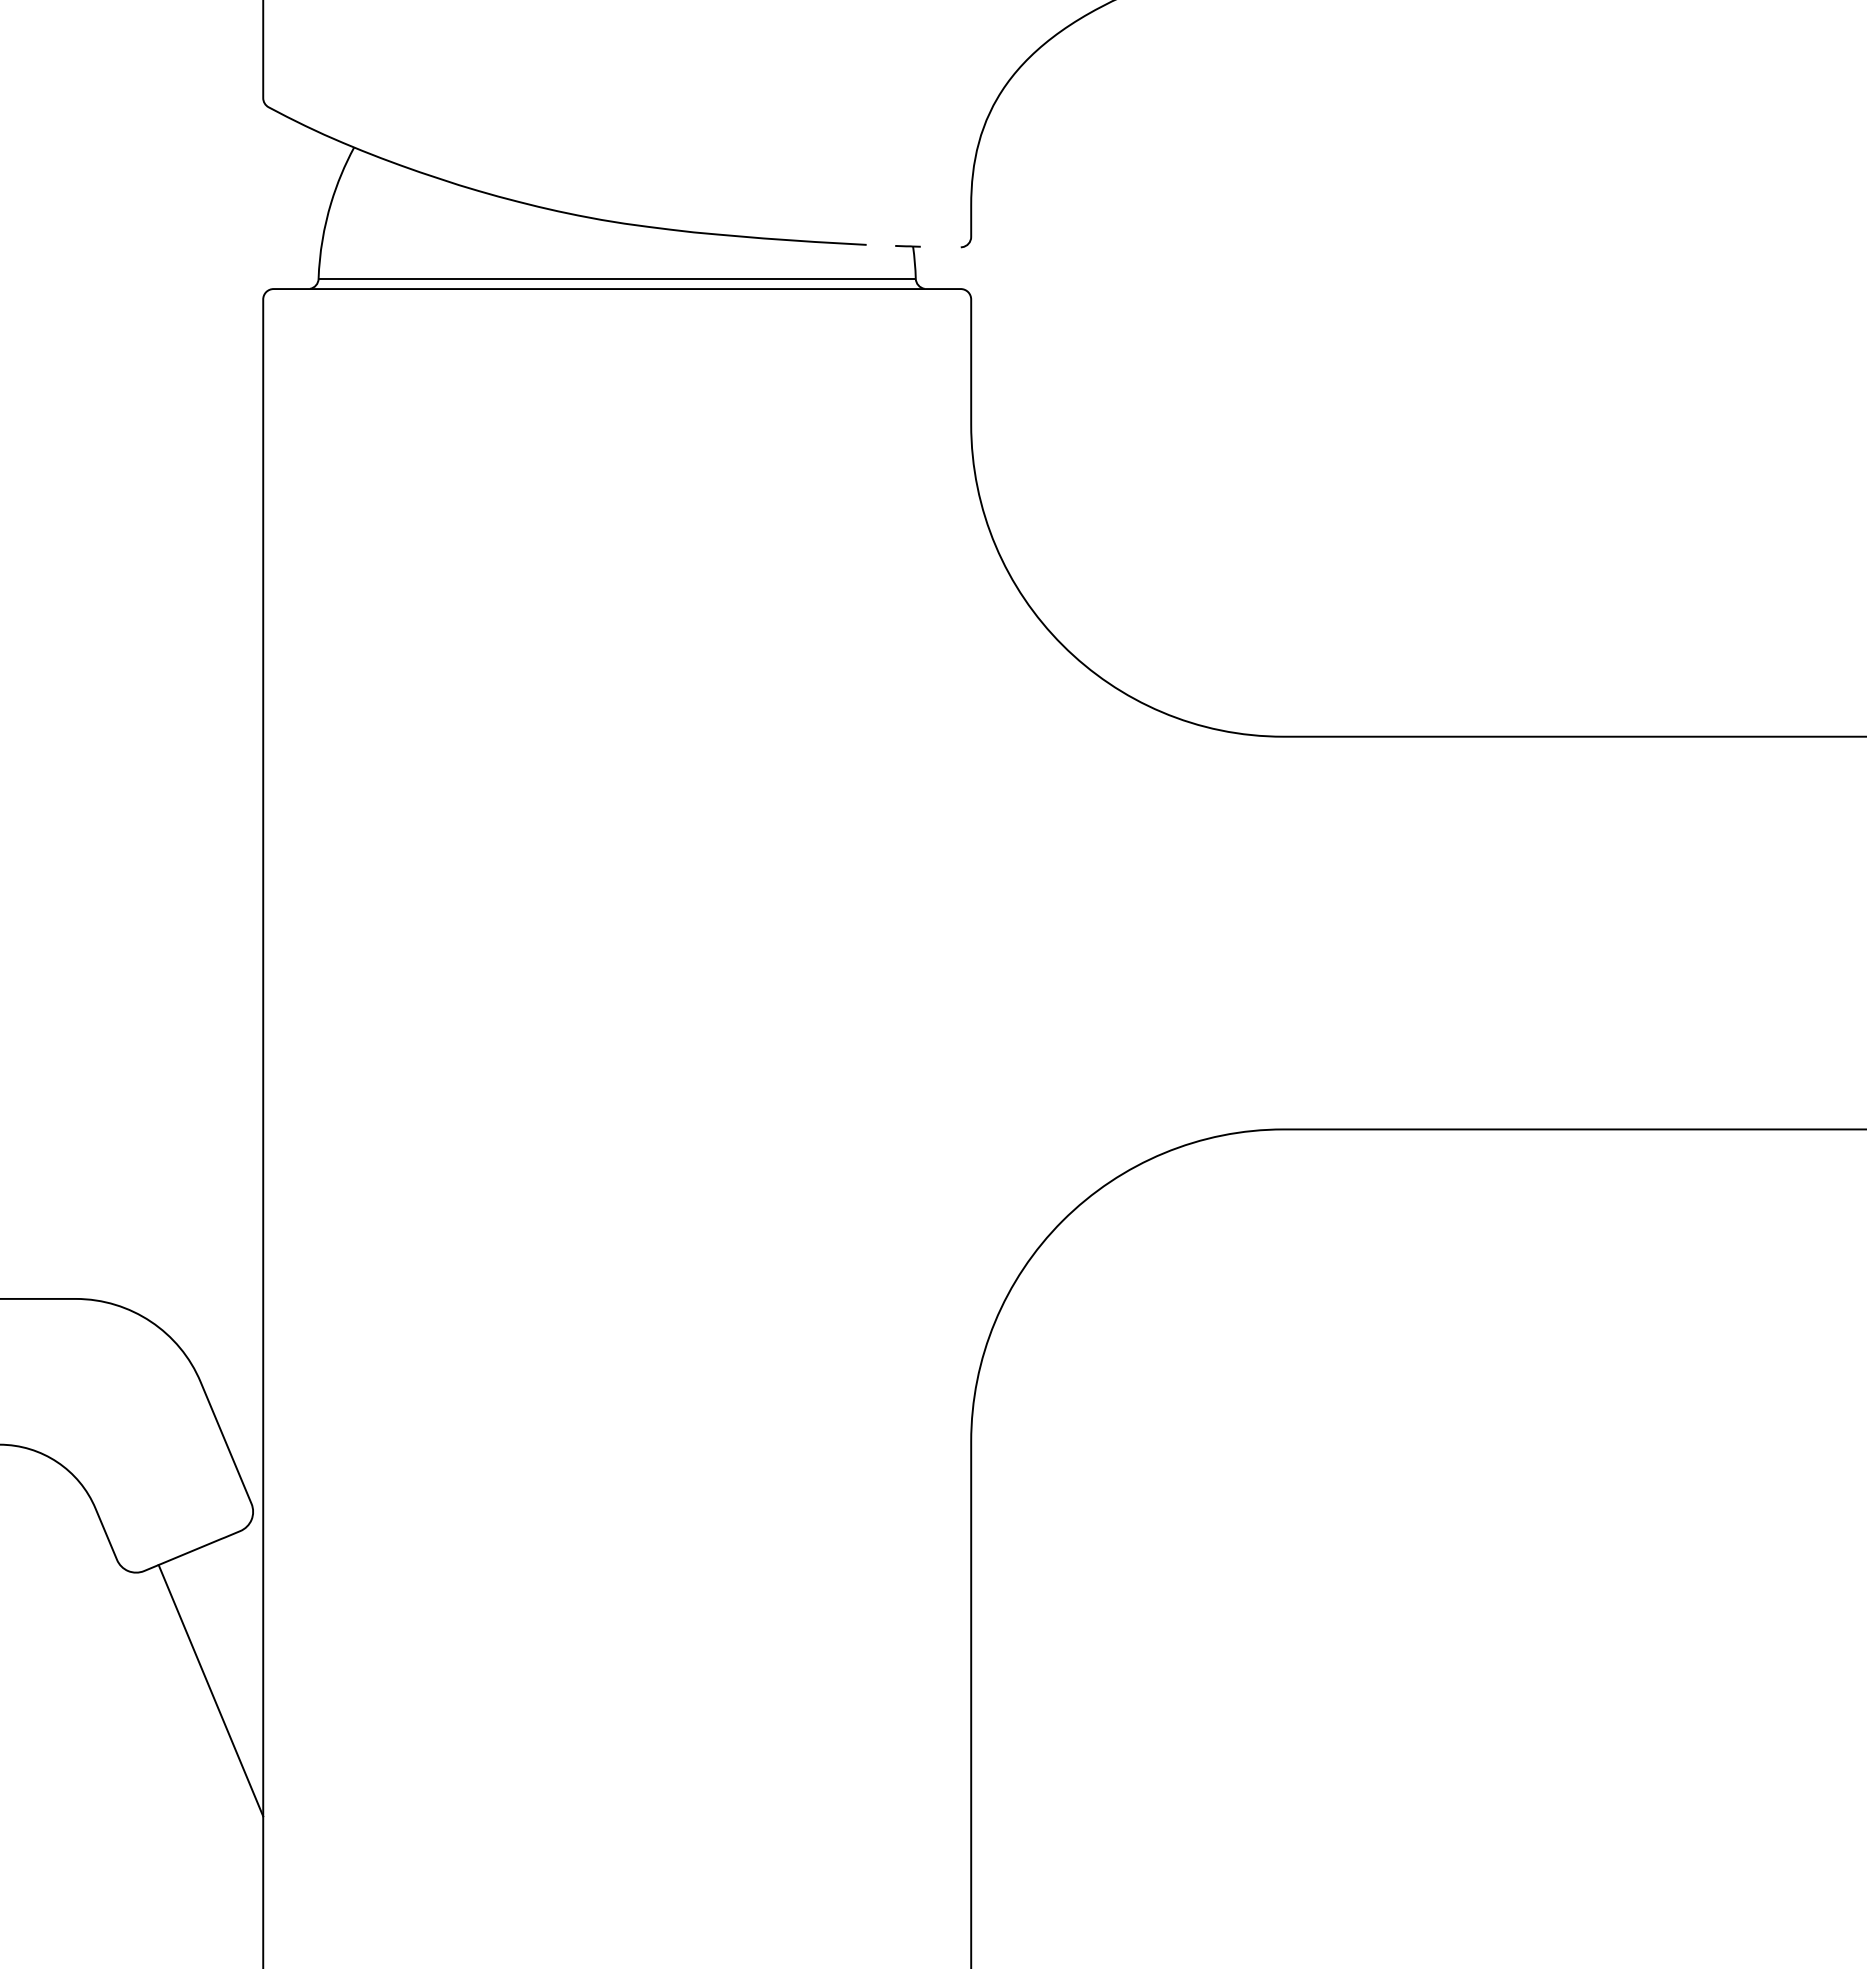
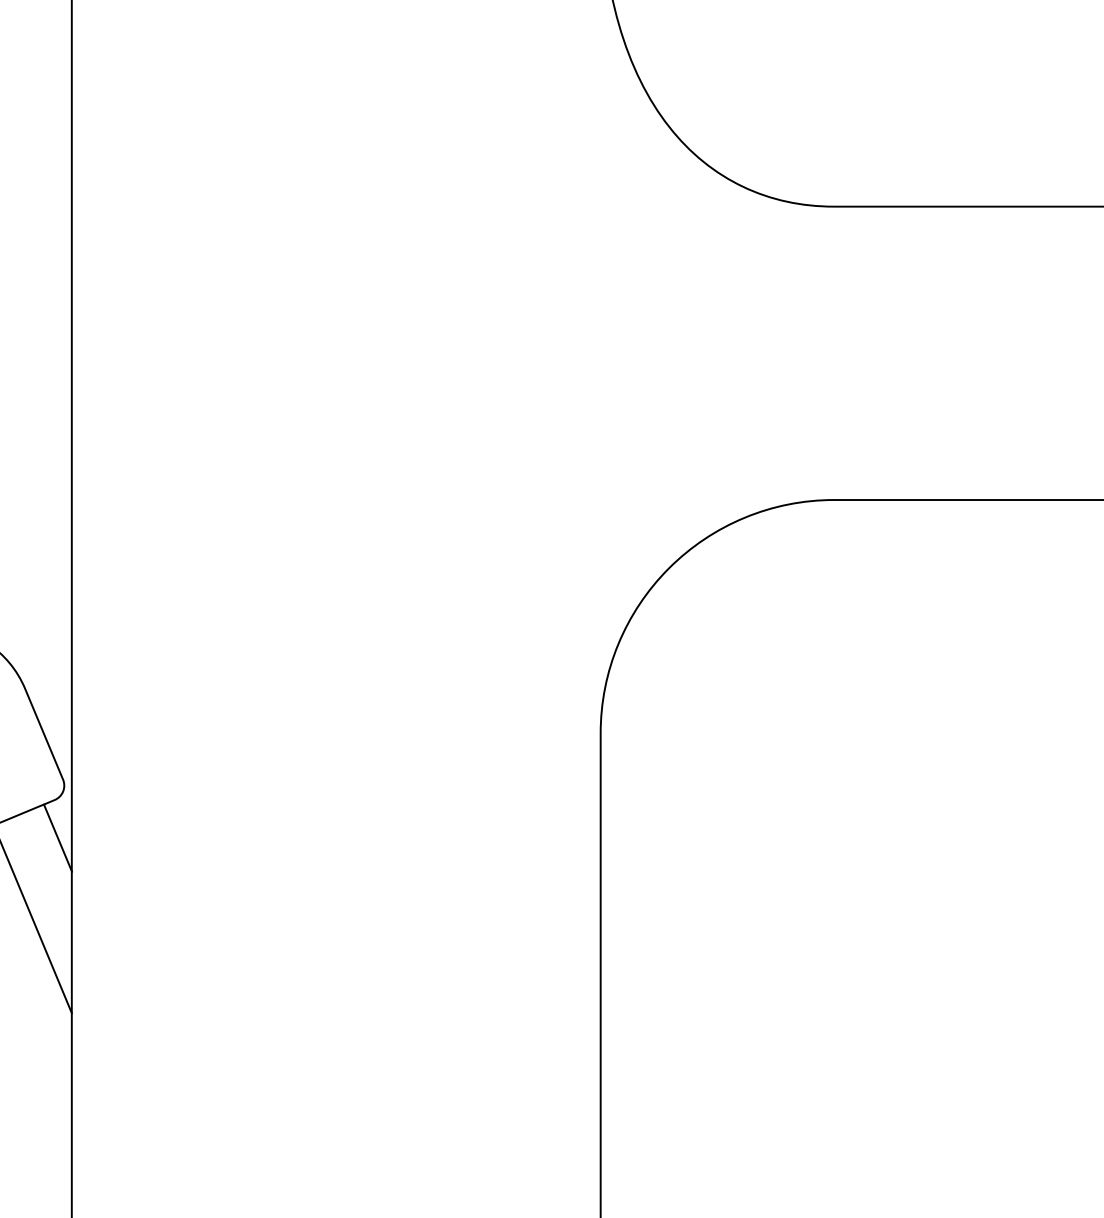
line: (244, 1581) -> (57, 837), added

